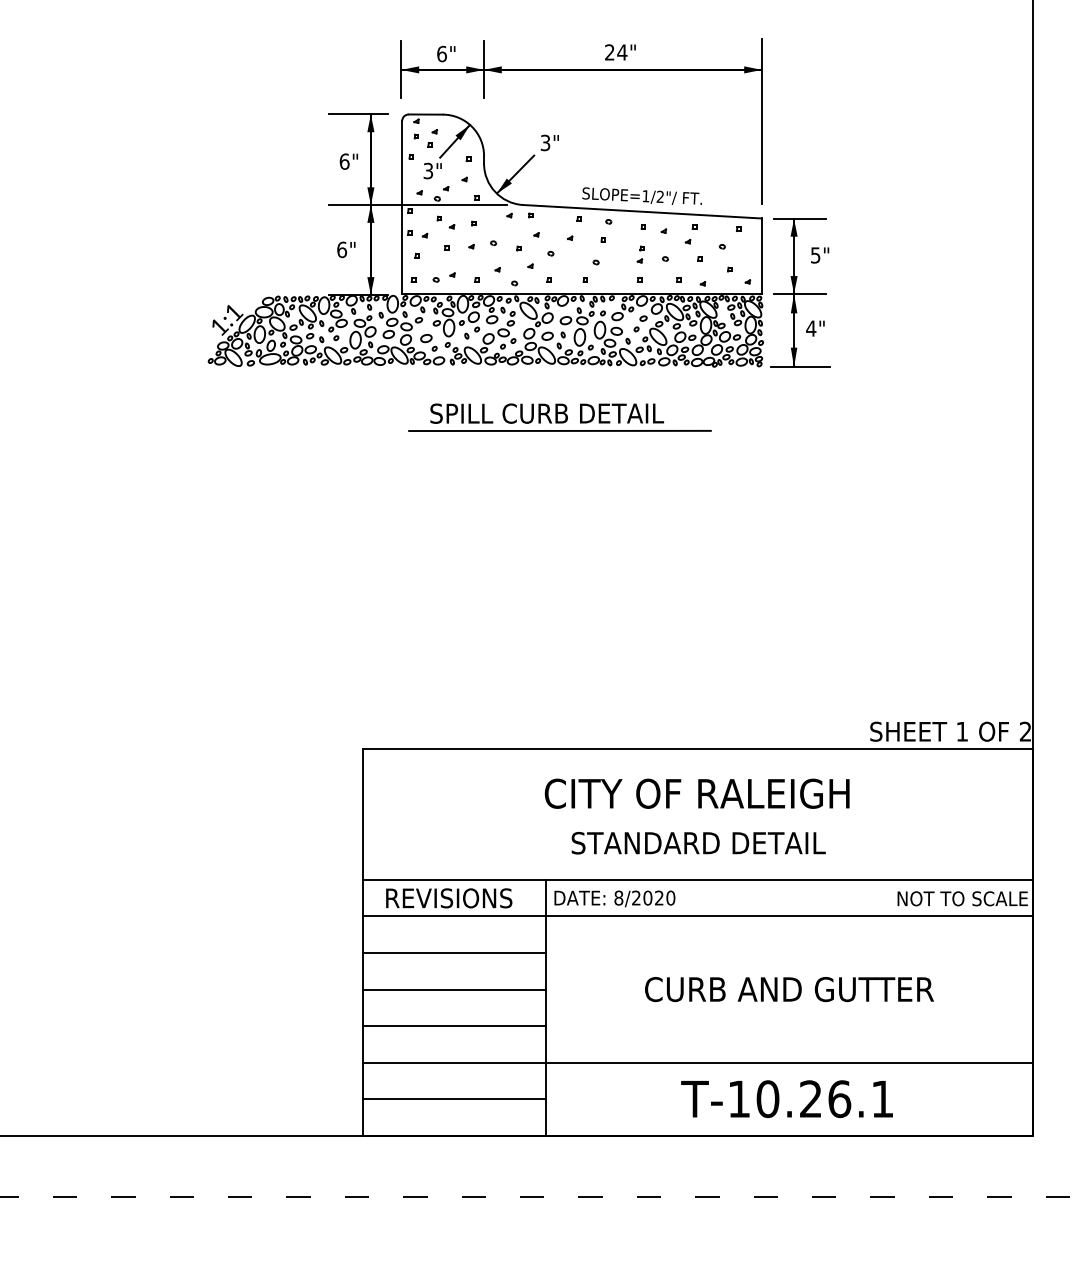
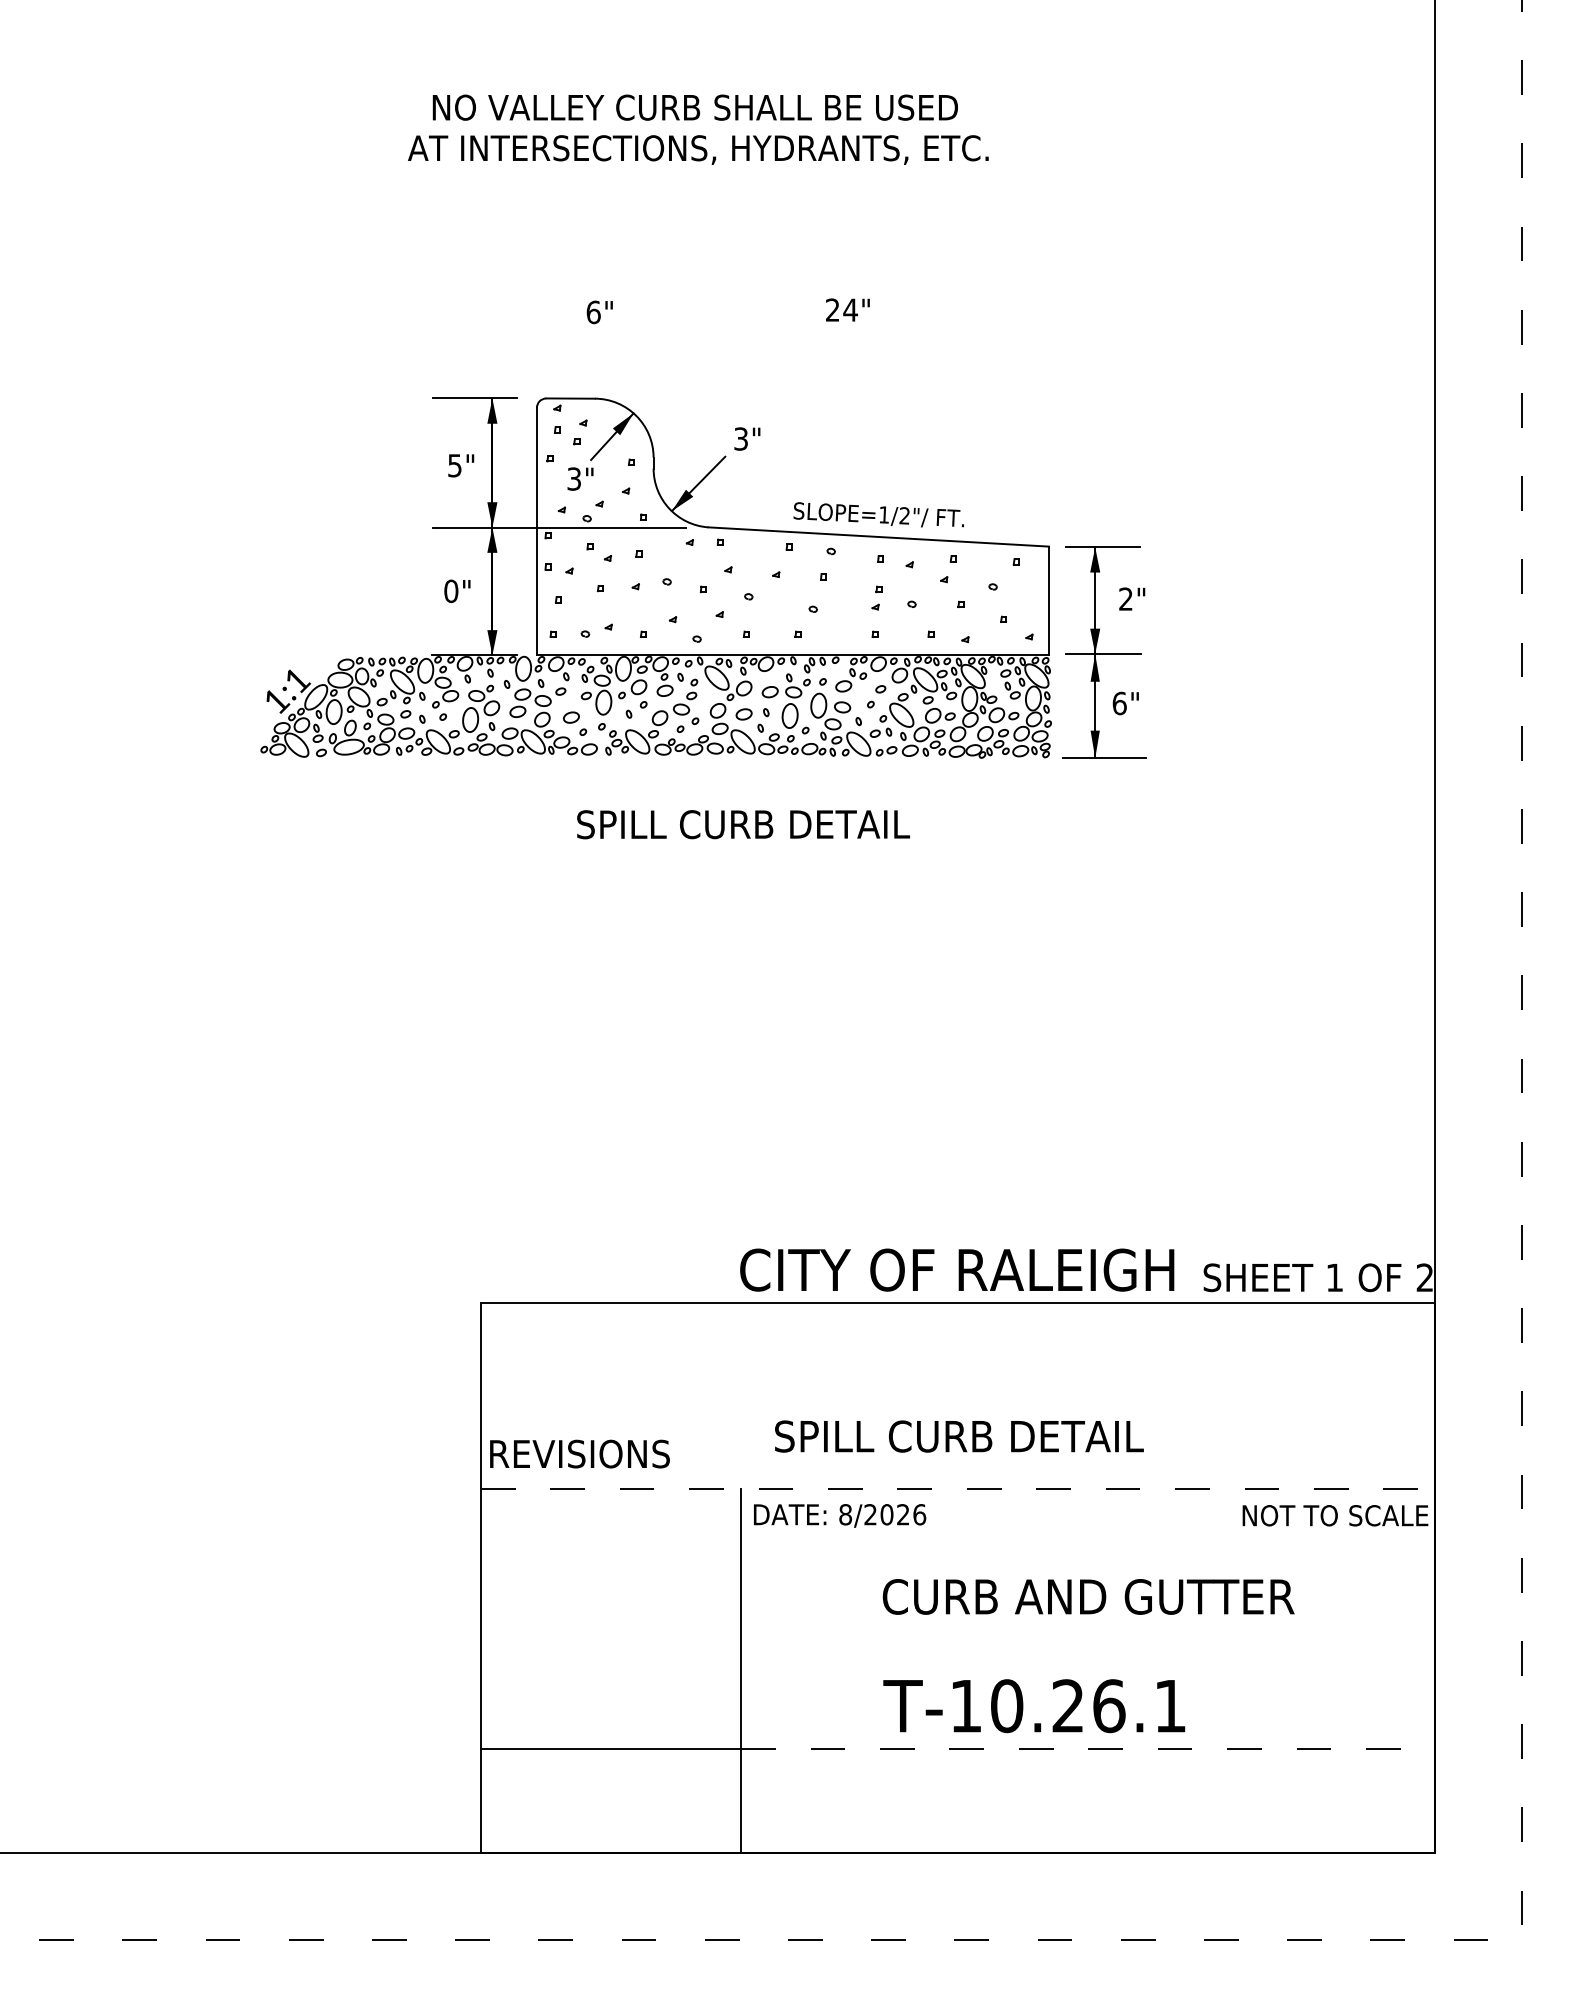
part: (581, 70) -> (792, 335), removed
text: (344, 161) -> (455, 465), 6" -> 5"
text: (342, 249) -> (451, 590), 6" -> 0"
text: (815, 254) -> (1125, 598), 5" -> 2"
text: (811, 328) -> (1119, 703), 4" -> 6"
line: (559, 431) -> (761, 849), removed
text: (697, 793) -> (957, 1269), moved
text: (698, 843) -> (959, 1436), STANDARD DETAIL -> SPILL CURB DETAIL
line: (698, 879) -> (958, 1488), solid -> dashed
text: (448, 897) -> (579, 1453), moved
text: (670, 897) -> (919, 1514), 8/2020 -> 8/2026
line: (697, 916) -> (957, 1540), removed
line: (453, 952) -> (610, 1592), removed
line: (453, 989) -> (610, 1644), removed
text: (789, 989) -> (1088, 1596), moved
line: (453, 1026) -> (610, 1697), removed
line: (789, 1062) -> (1088, 1749), solid -> dashed
line: (453, 1099) -> (610, 1801), removed
text: (787, 1099) -> (1034, 1706), moved

